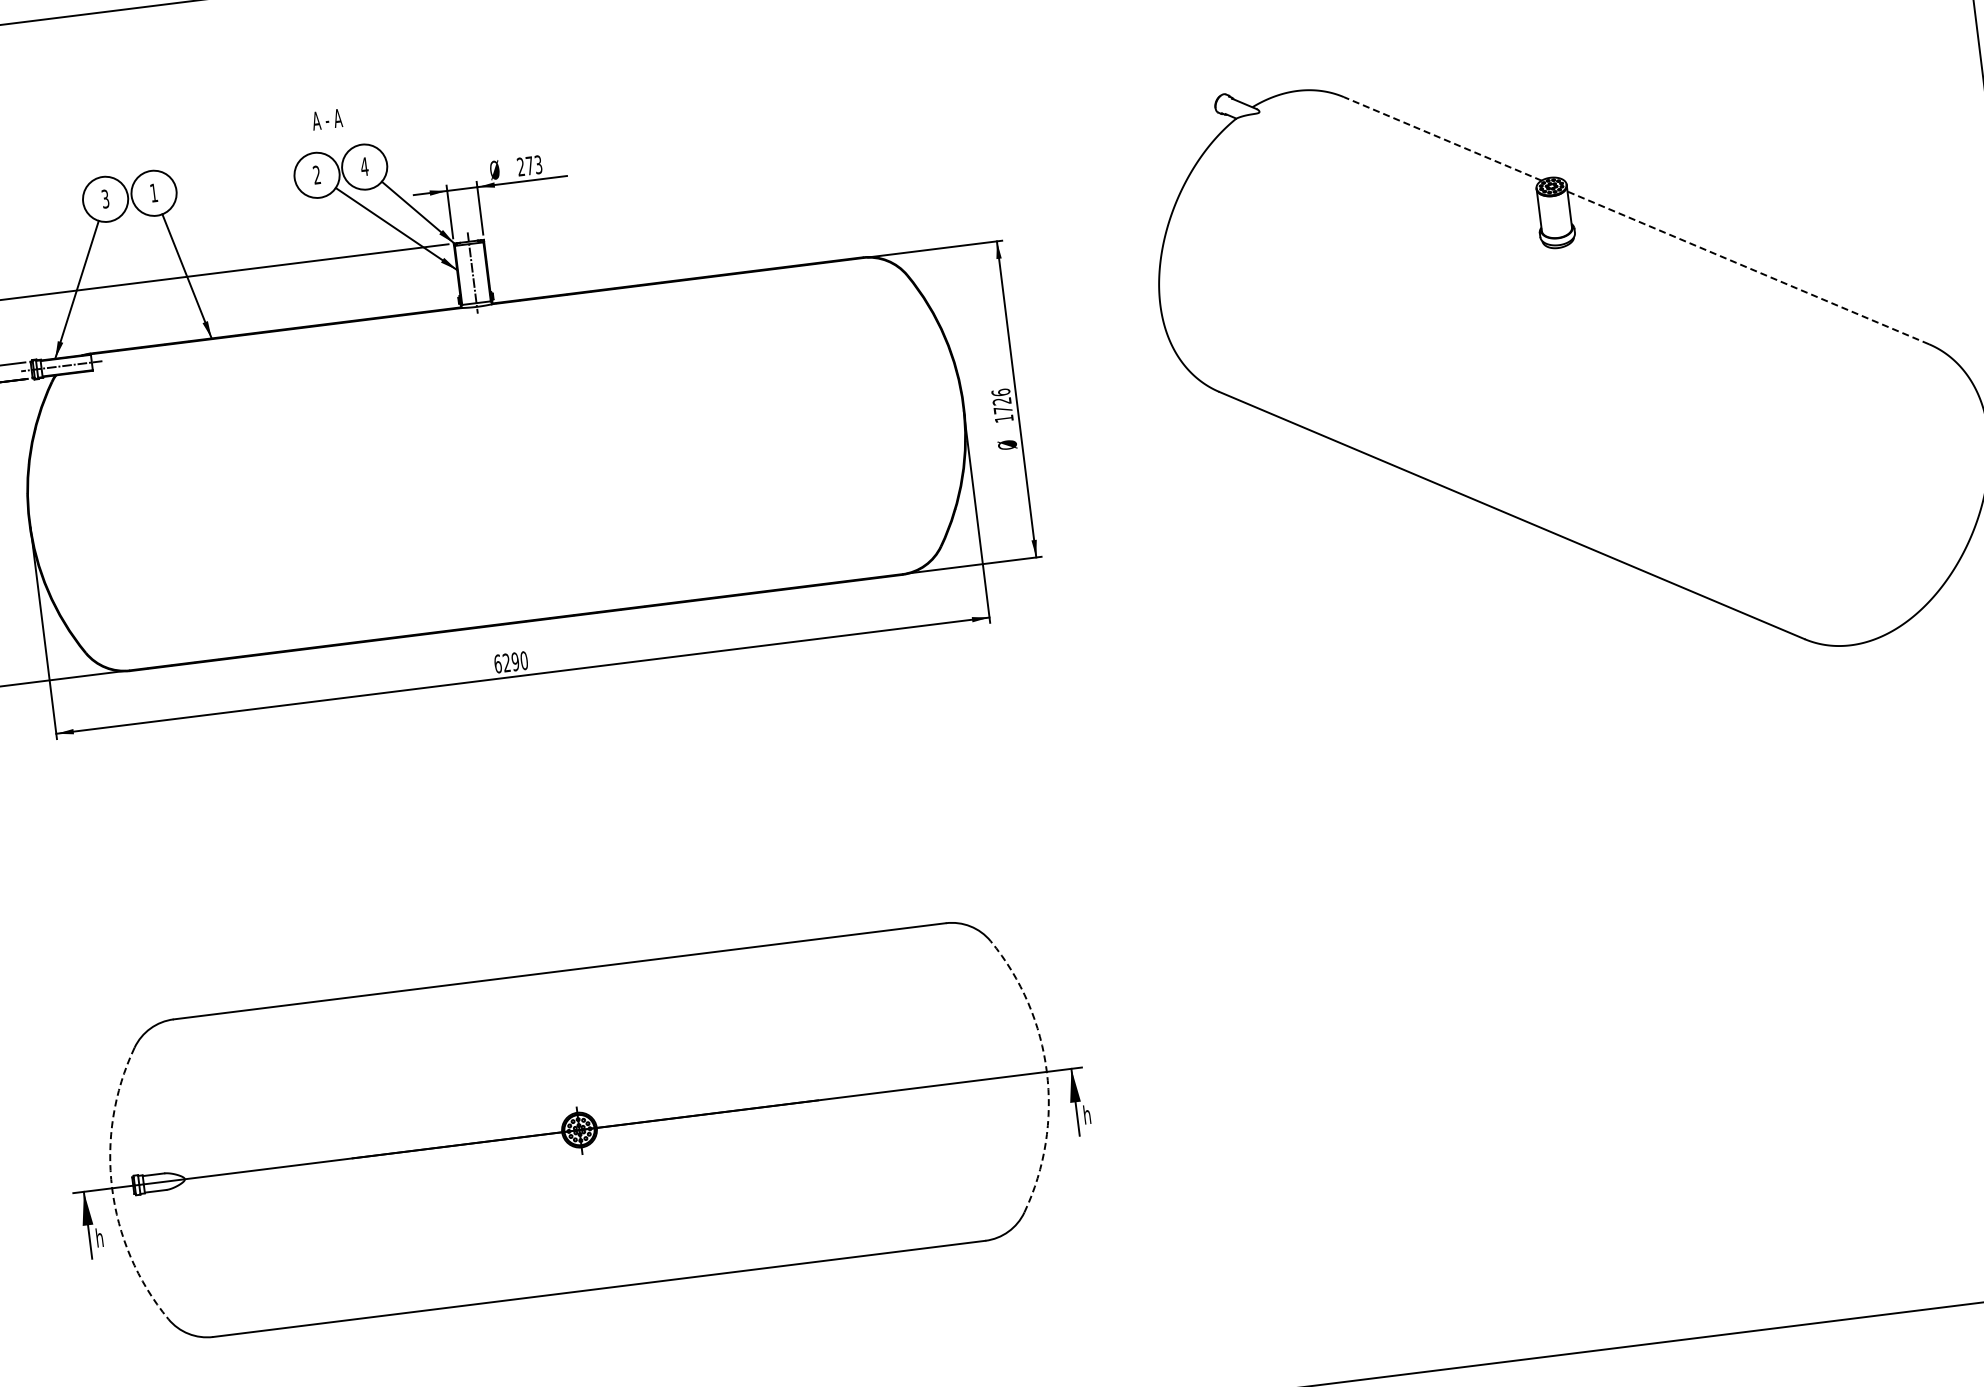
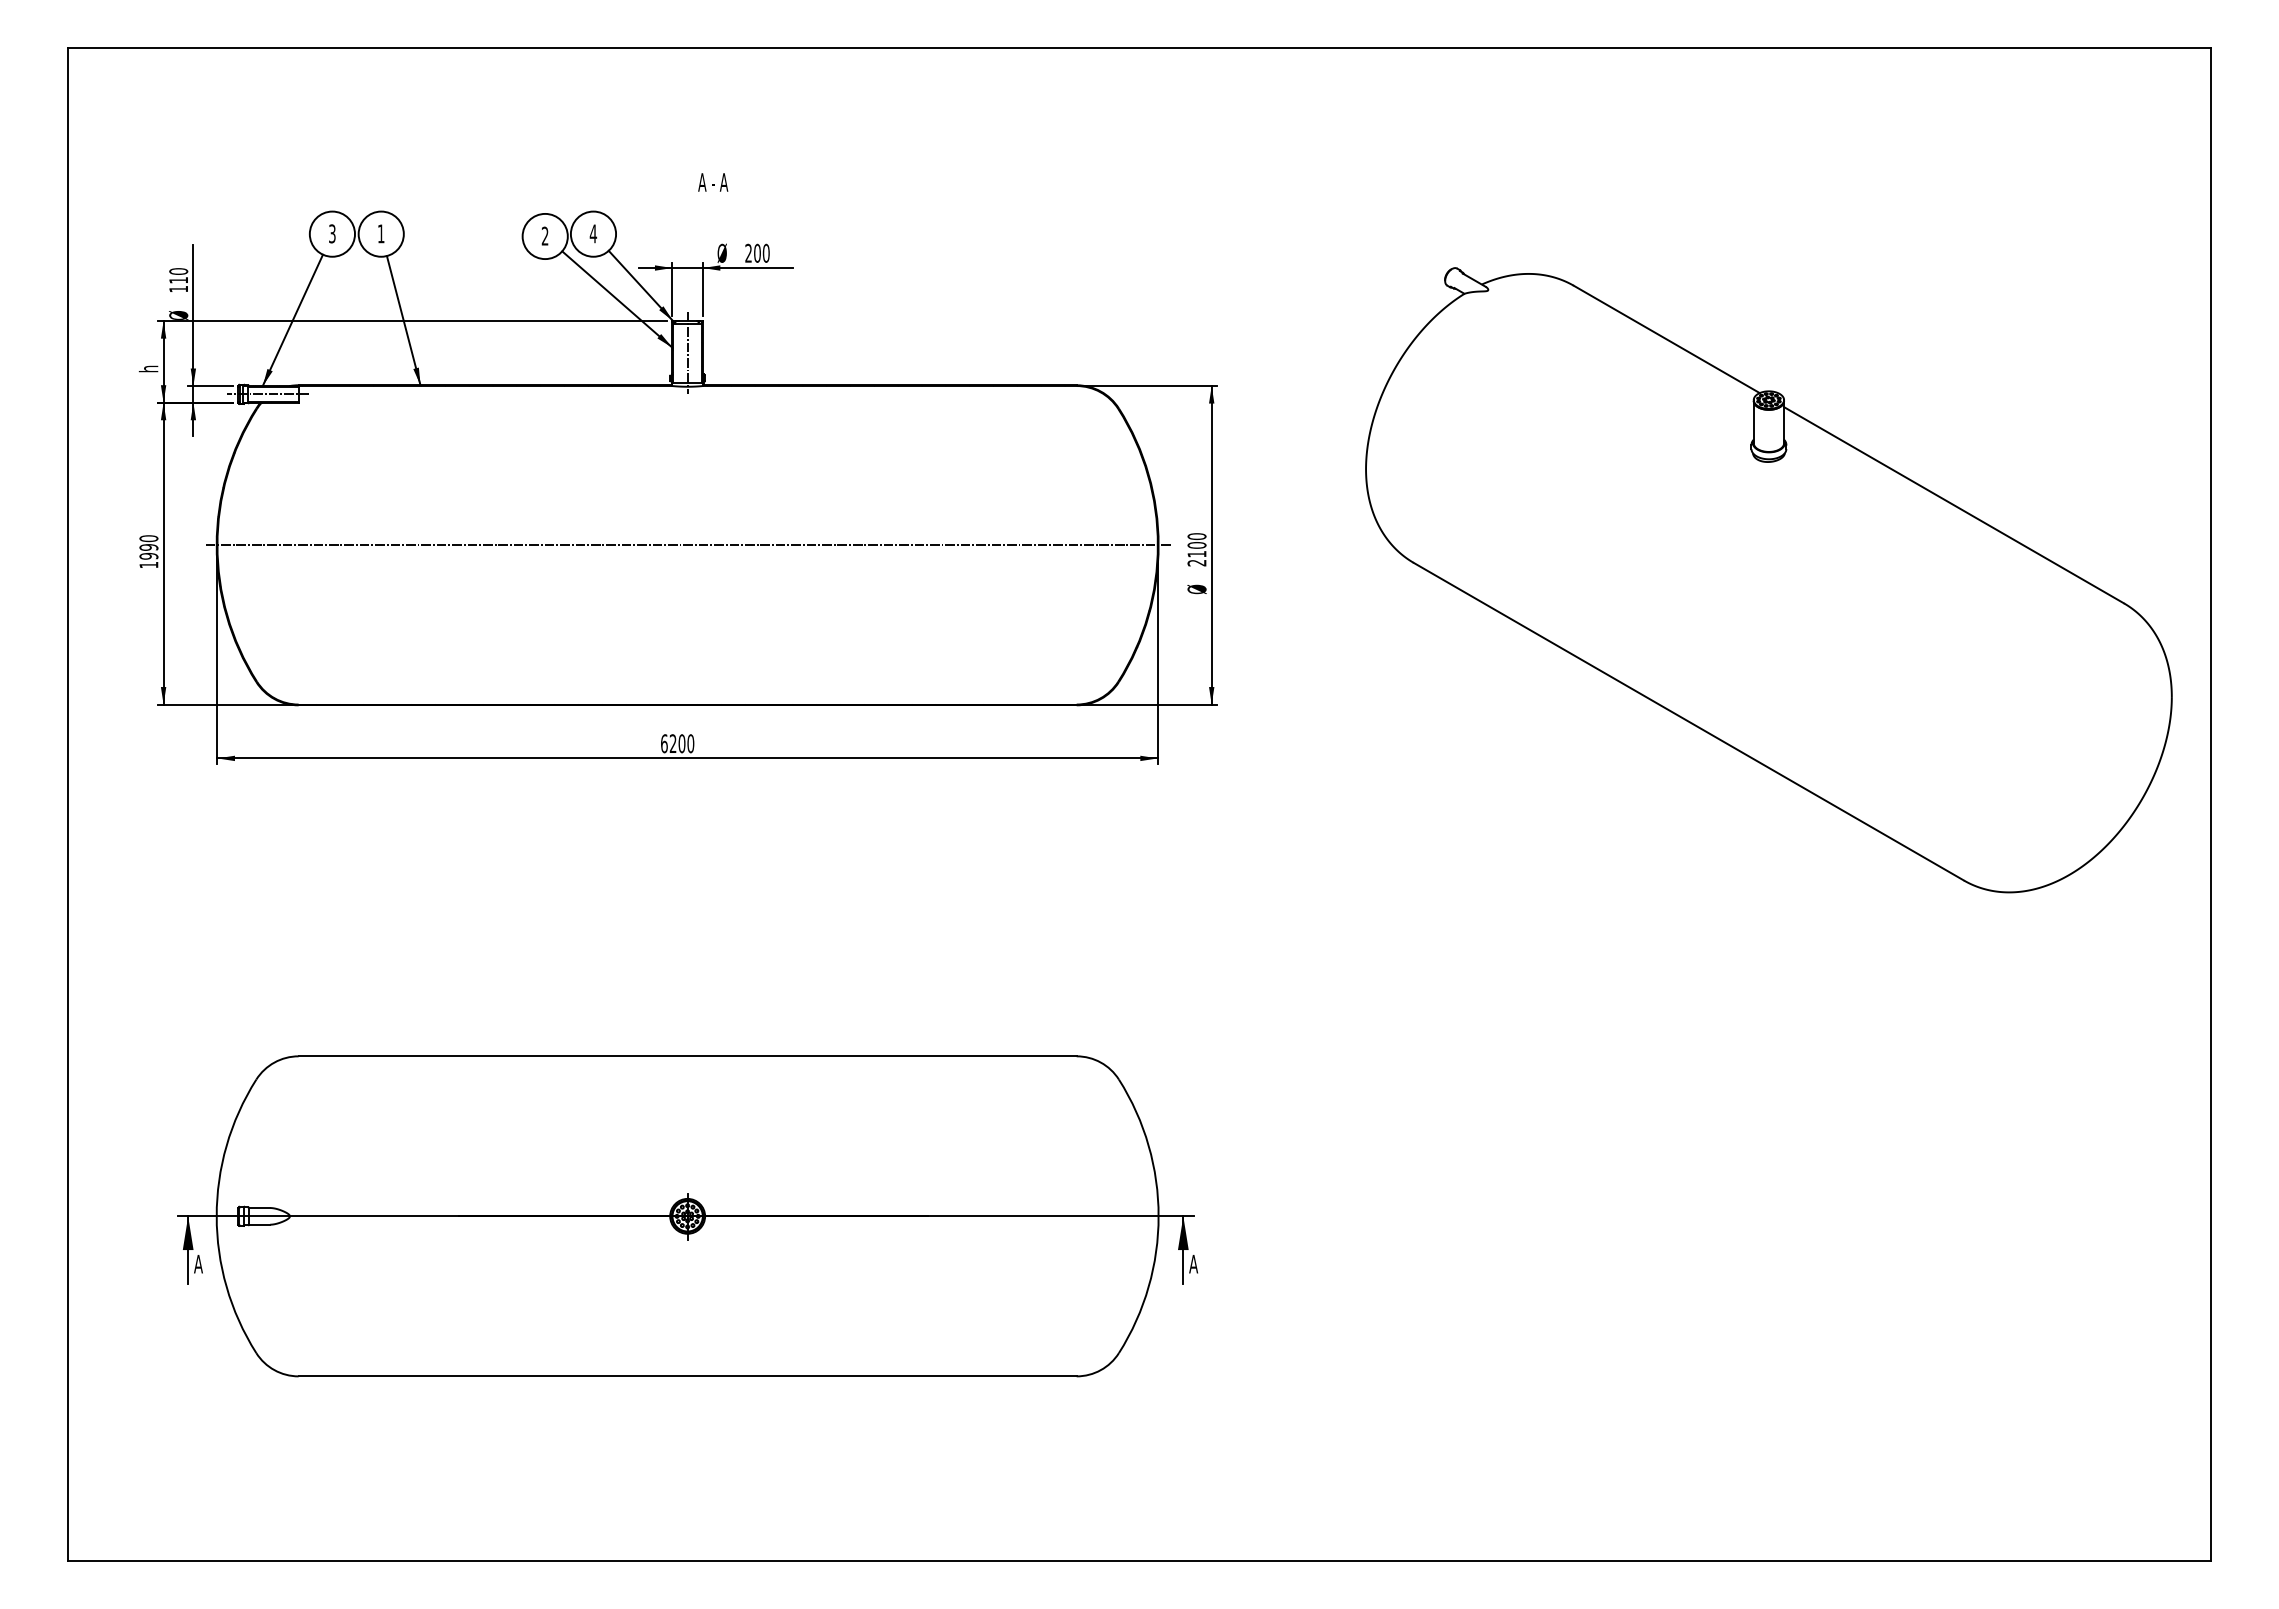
text: (327, 119) -> (713, 182), moved
line: (1442, 138) -> (1666, 339), dashed -> solid
text: (533, 164) -> (761, 252), 273 -> 200
line: (1747, 268) -> (1953, 505), dashed -> solid
text: (1002, 405) -> (1196, 549), 1726 -> 2100
line: (497, 464) -> (688, 545), added
text: (514, 661) -> (681, 743), 6290 -> 6200
arc: (1046, 1072) -> (1158, 1216), dashed -> solid
text: (1087, 1114) -> (1193, 1263), h -> A
arc: (111, 1188) -> (216, 1216), dashed -> solid
text: (99, 1237) -> (198, 1263), h -> A

